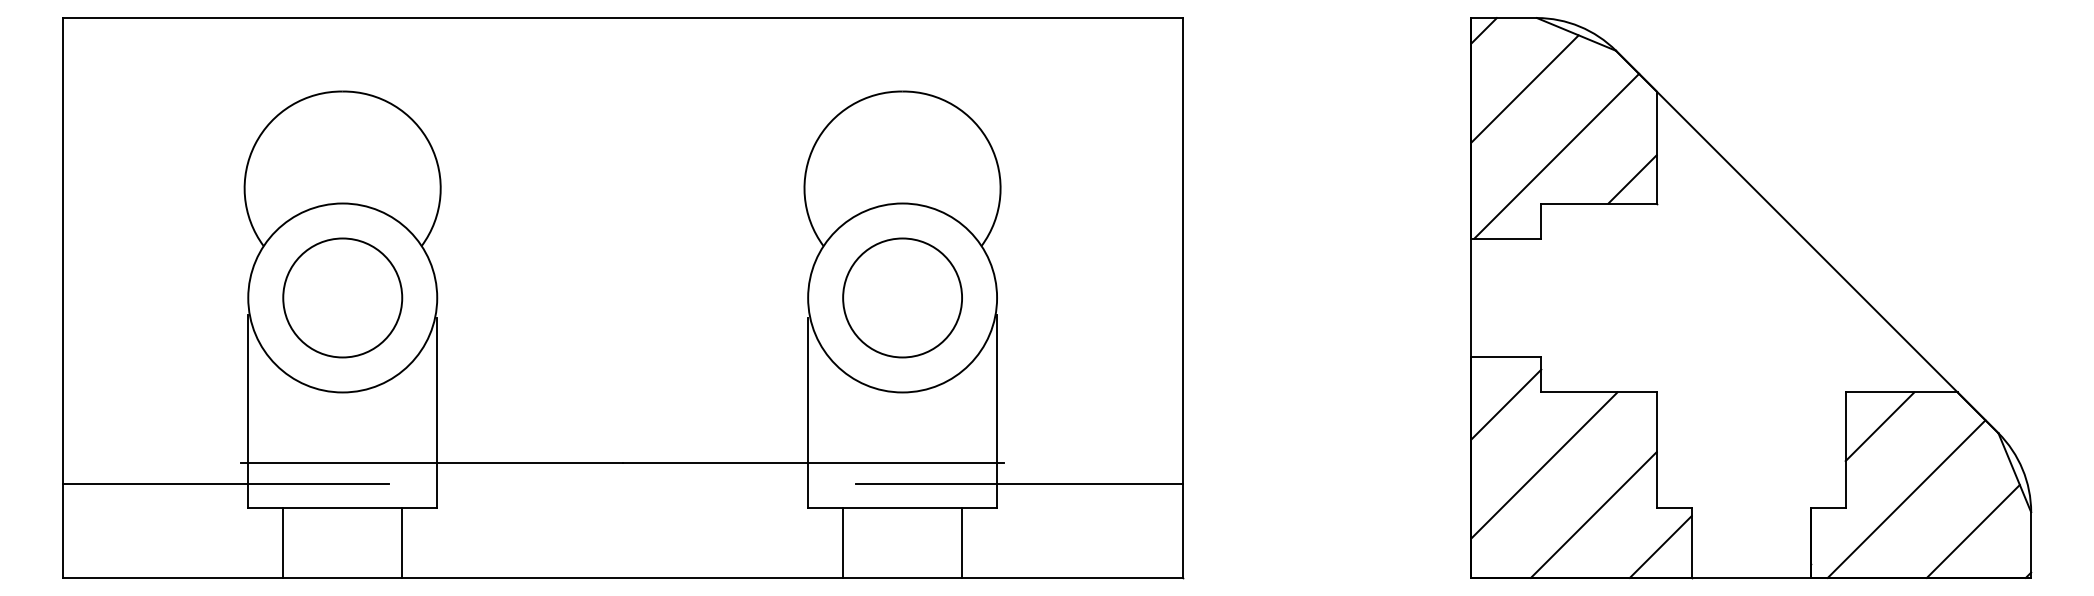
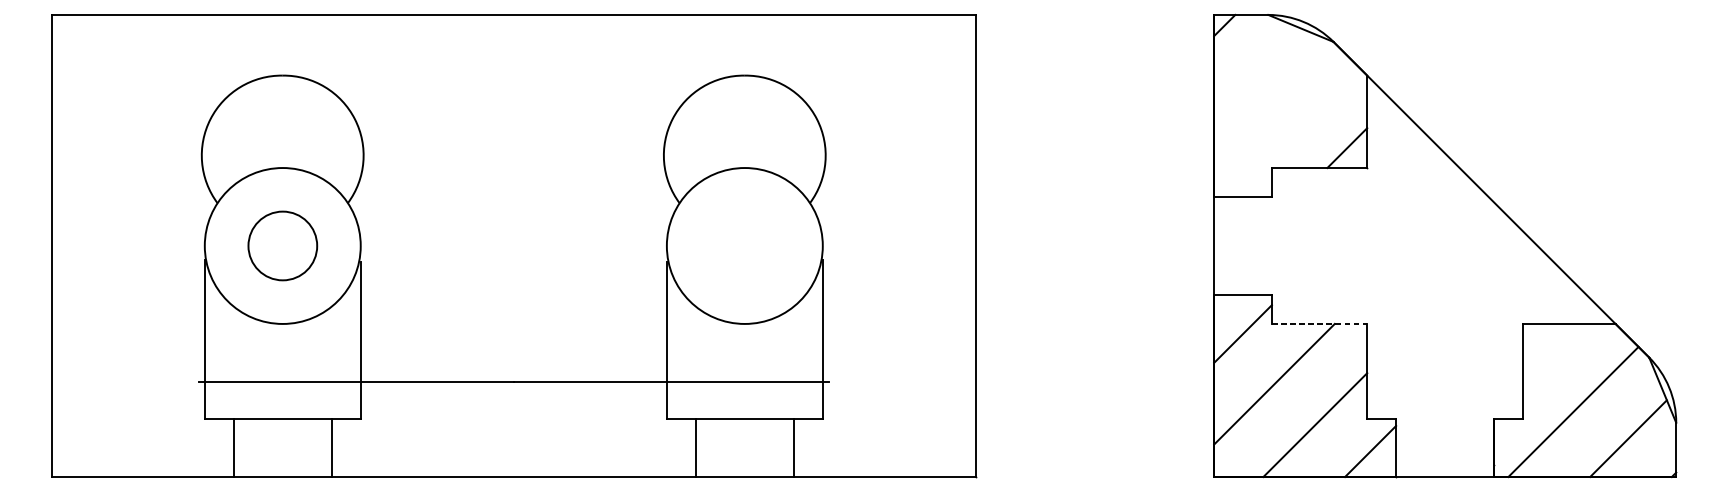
line: (1524, 88) -> (1258, 73), removed
line: (1556, 155) -> (1284, 128), removed
circle: (342, 297) -> (282, 245), size x0.7
circle: (902, 297) -> (744, 245), removed
line: (1599, 392) -> (1319, 323), solid -> dashed
line: (1879, 426) -> (1551, 352), removed
line: (225, 483) -> (186, 399), removed
line: (1019, 483) -> (841, 399), removed

